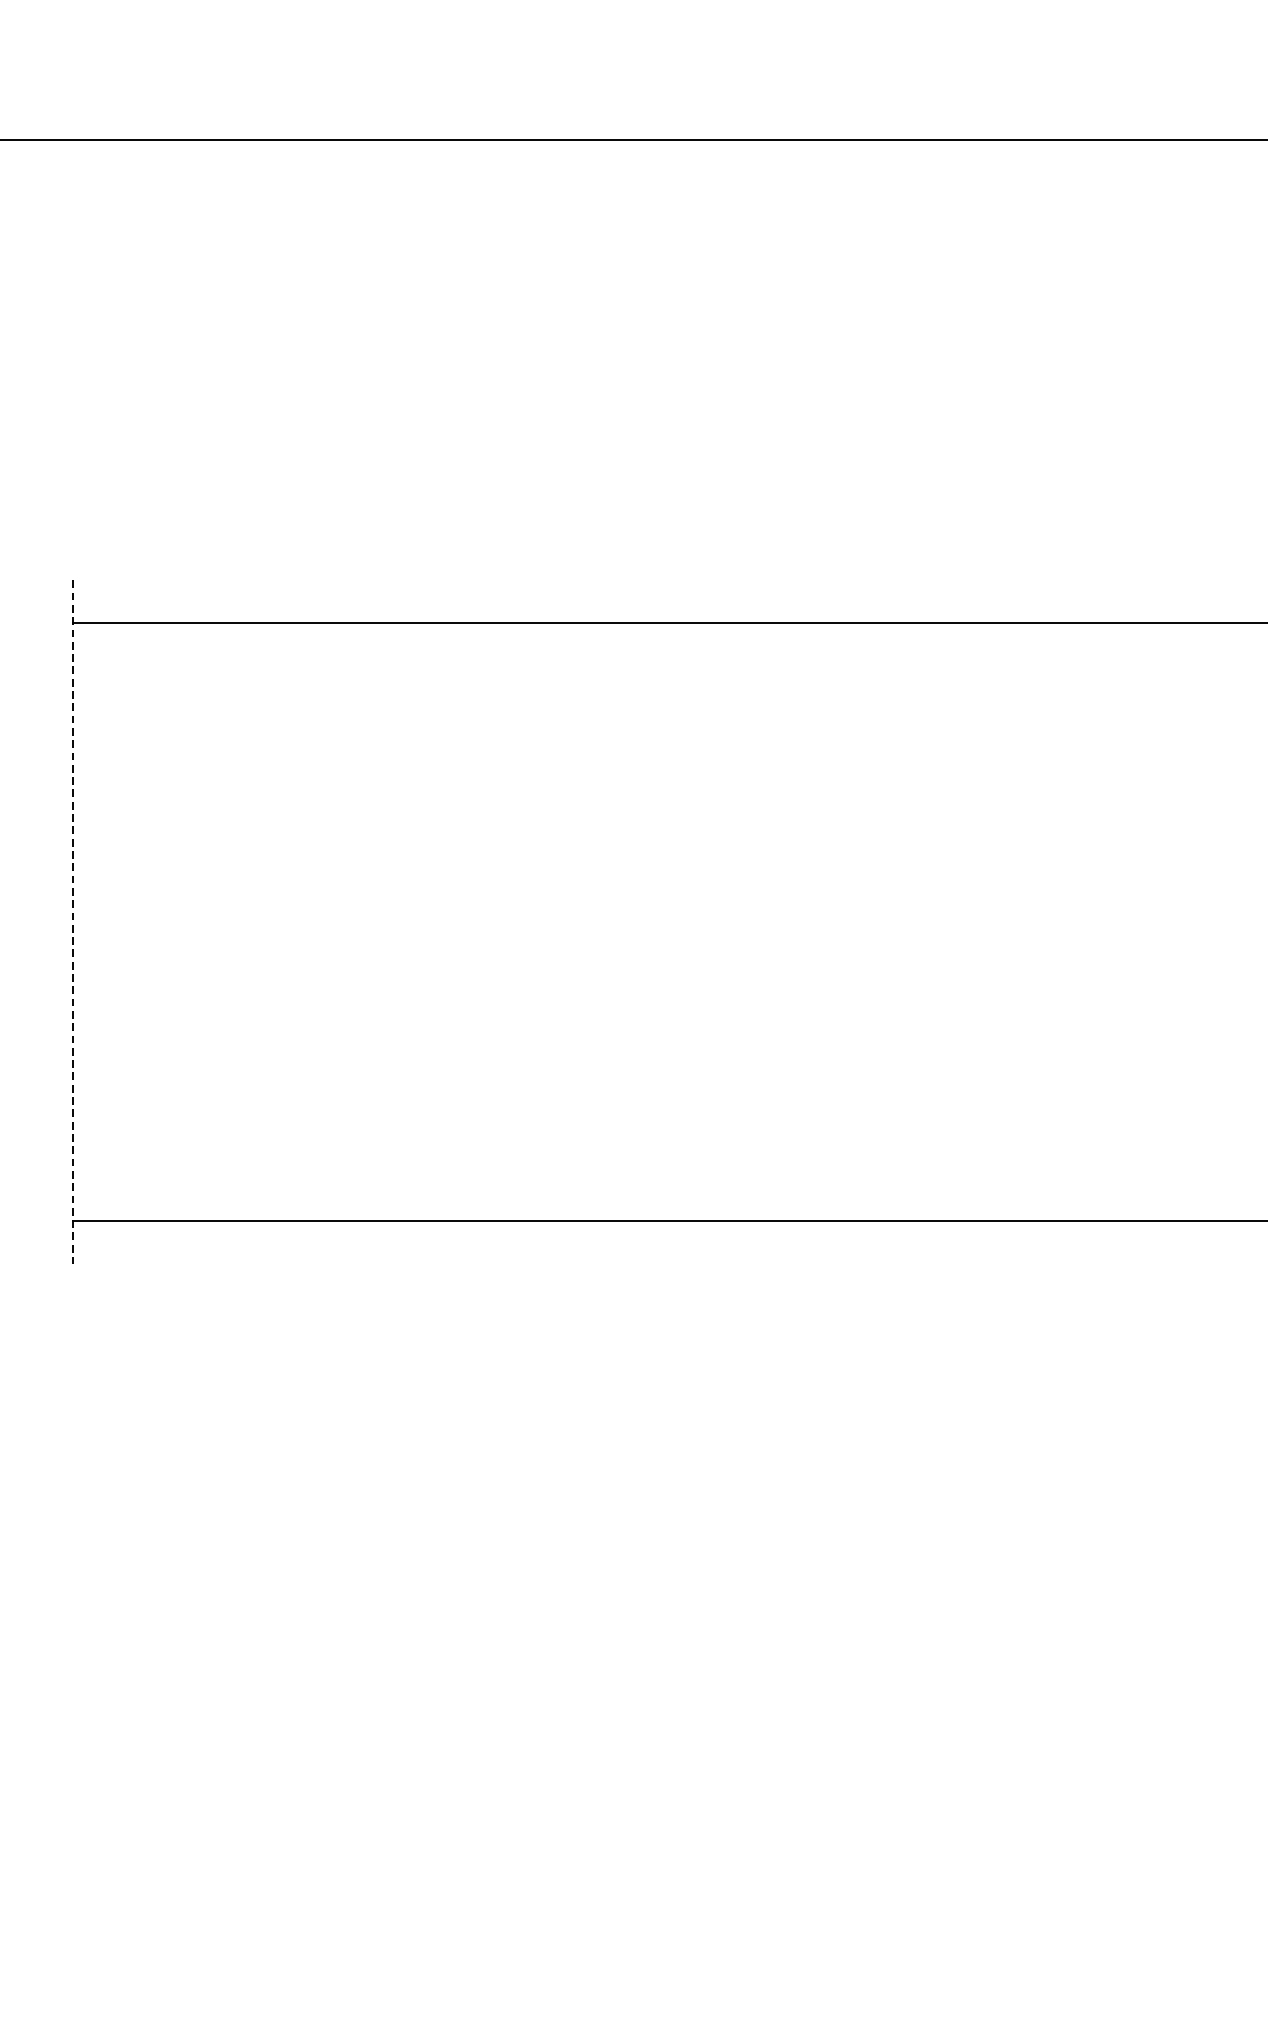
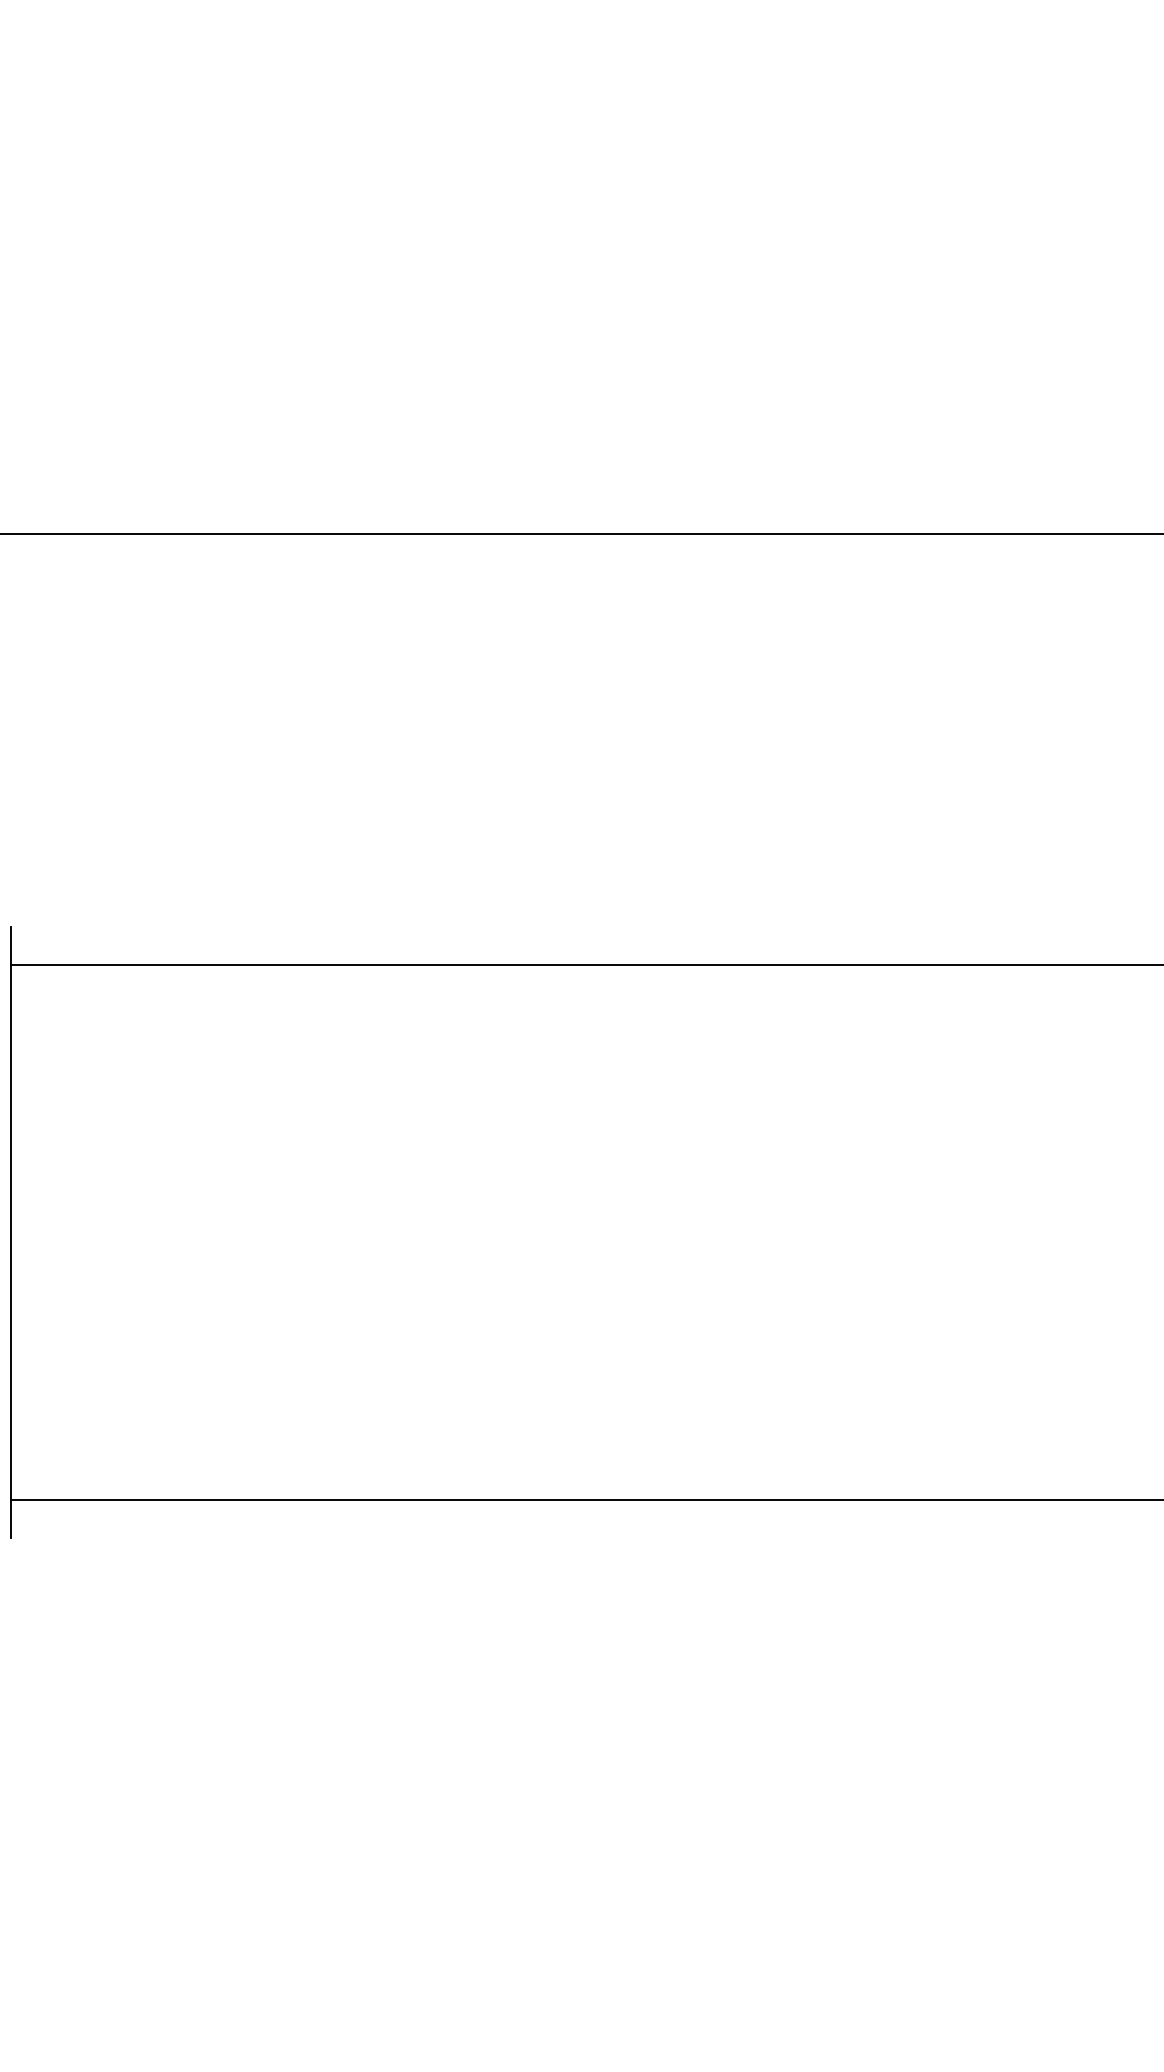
line: (73, 923) -> (11, 1233), dashed -> solid

